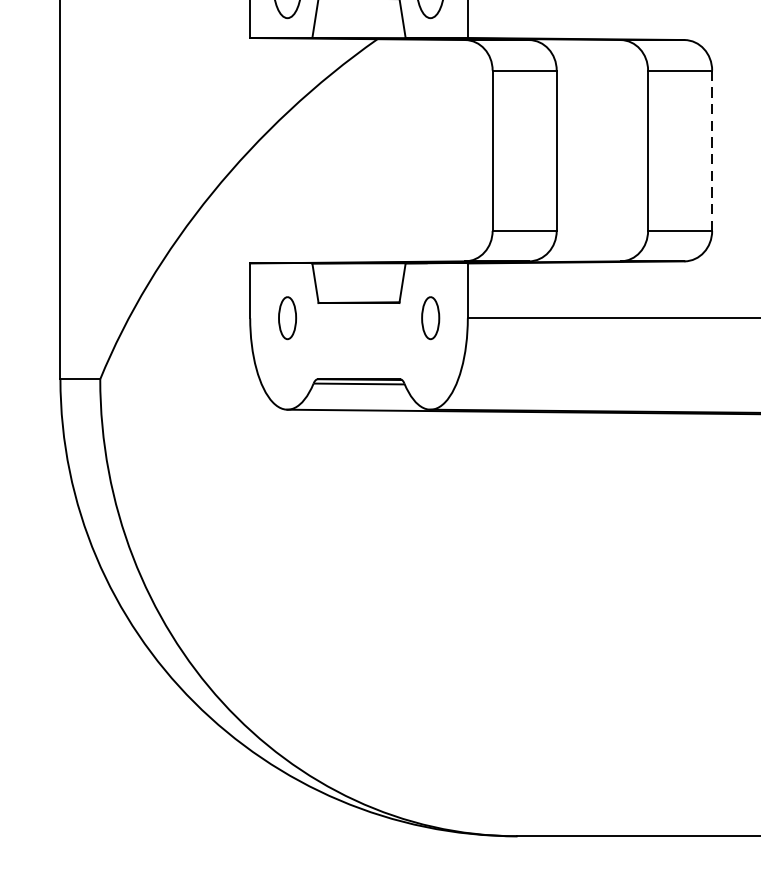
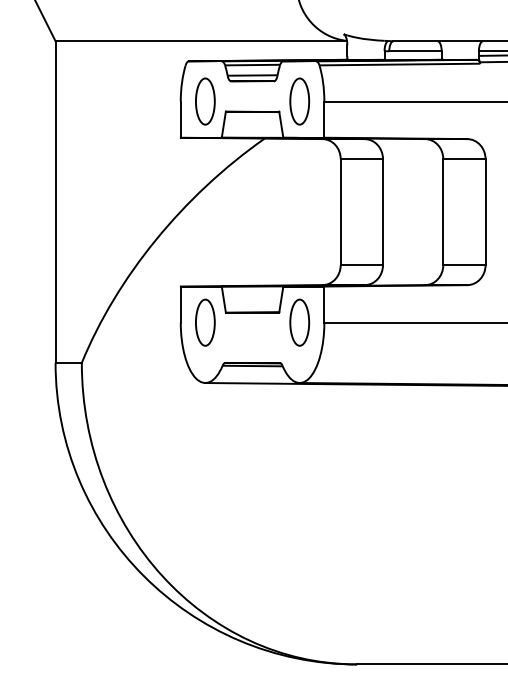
line: (712, 151) -> (485, 212), dashed -> solid
part: (287, 317) -> (205, 322), size x1.67
part: (430, 317) -> (299, 322), size x1.67

